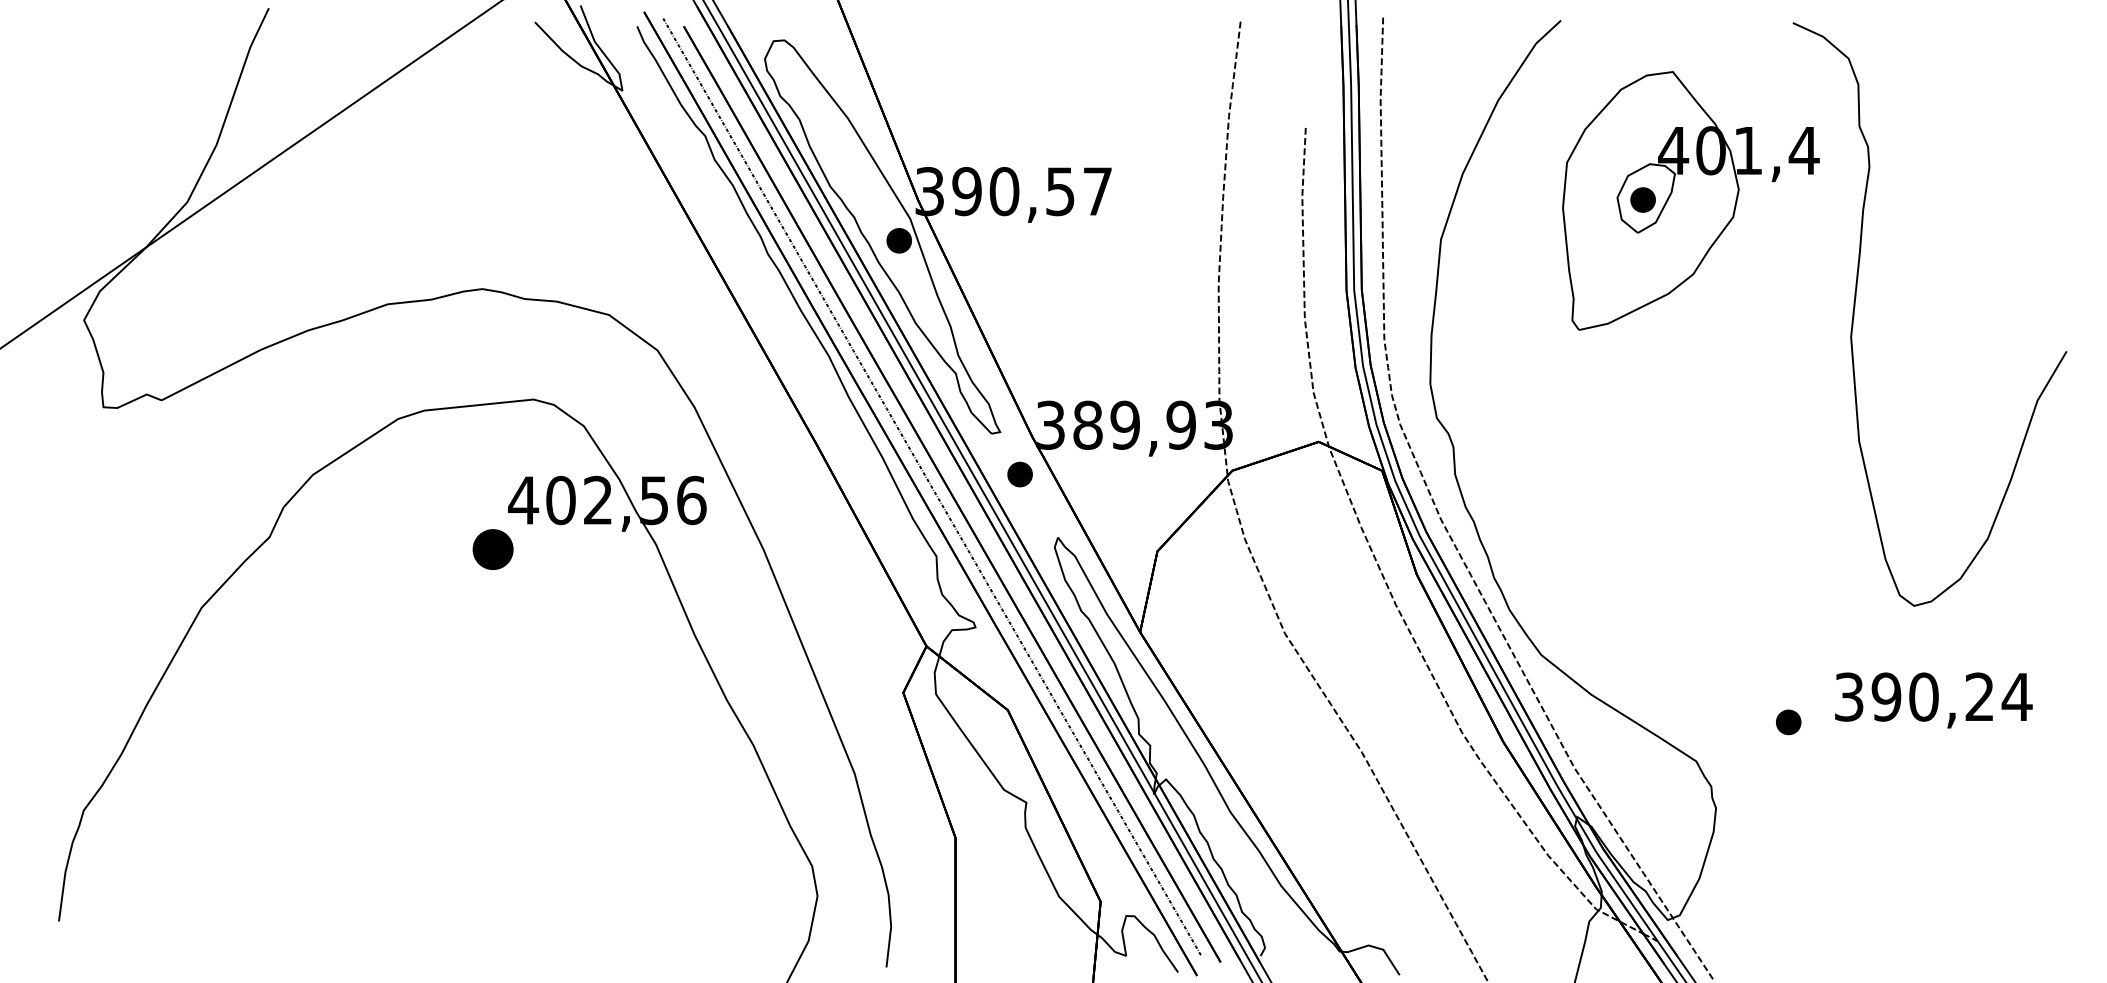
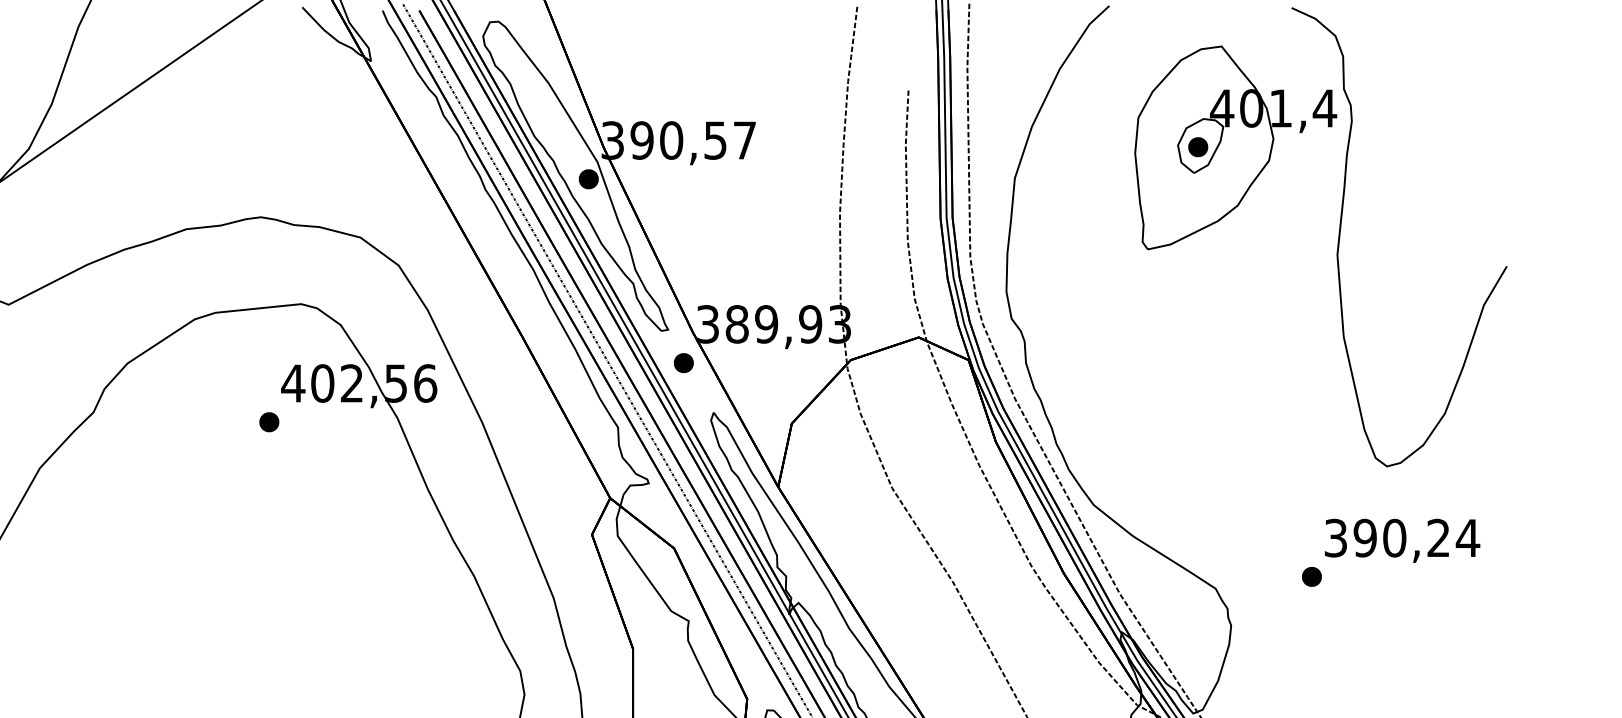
part: (1690, 200) -> (1235, 147), moved
part: (492, 549) -> (268, 422), size x0.62
part: (1788, 722) -> (1311, 577), moved

